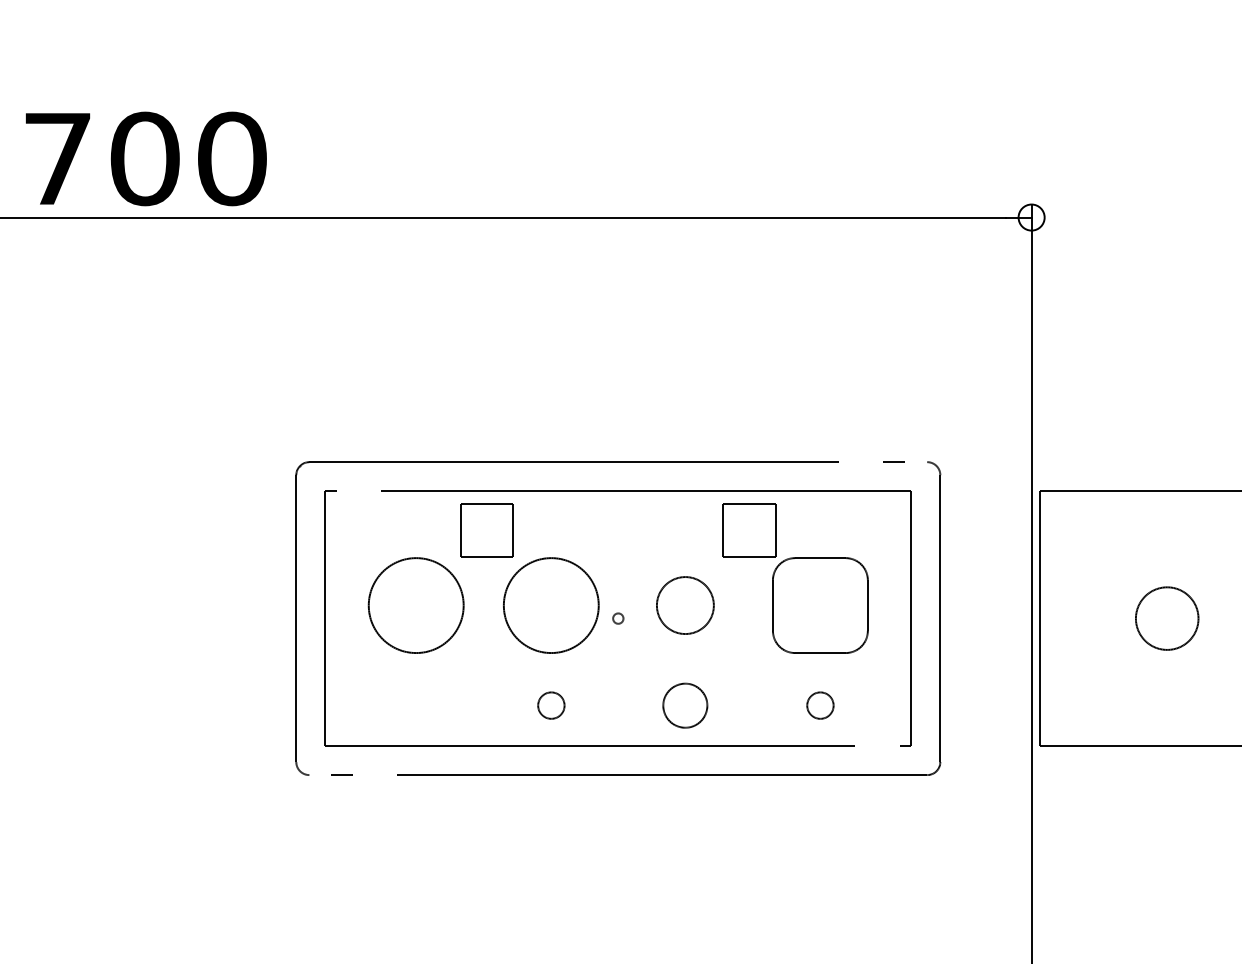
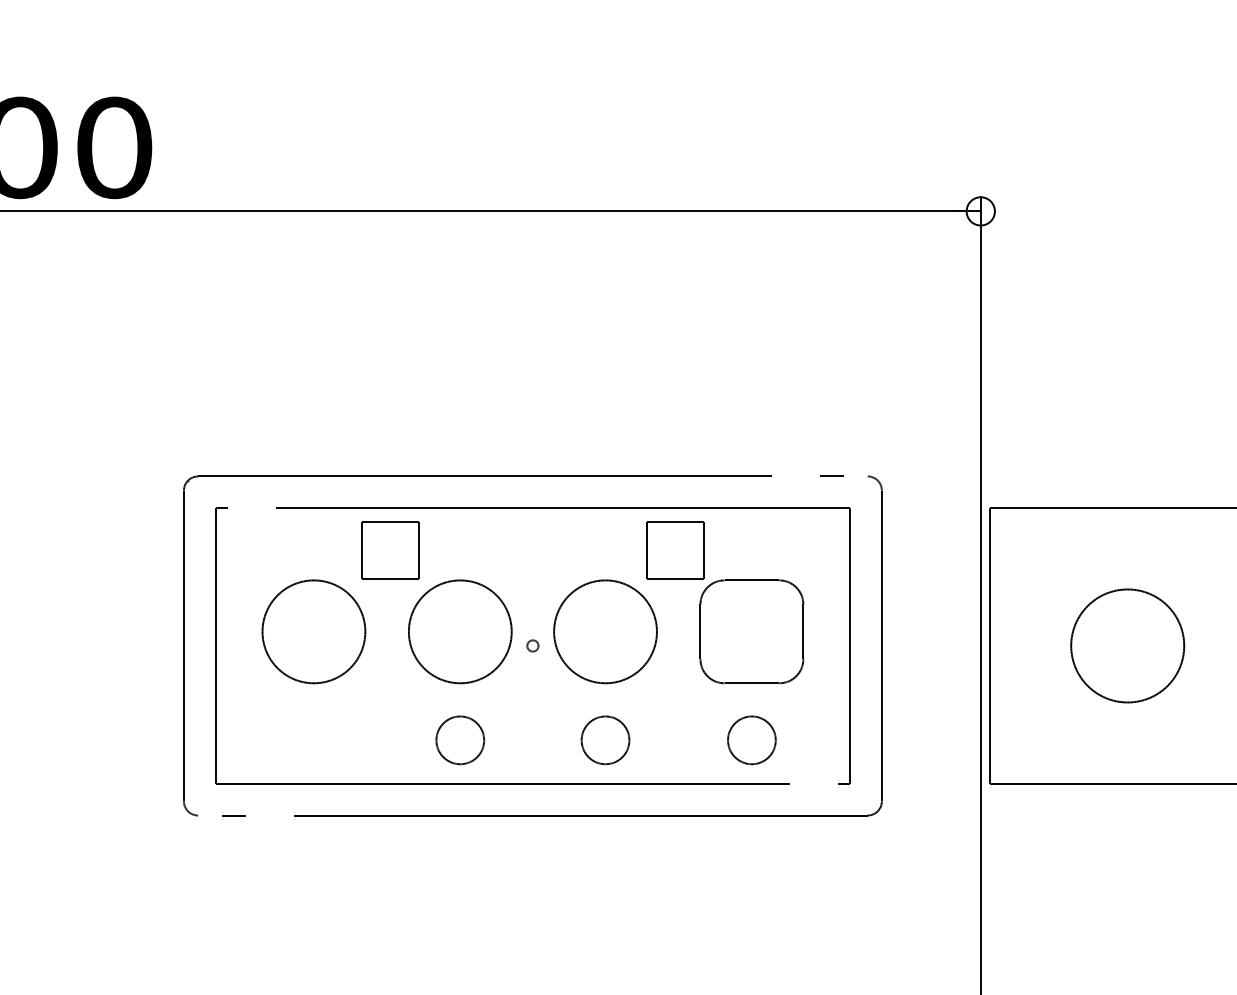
part: (685, 605) -> (605, 631), size x1.67
circle: (1167, 618) -> (1128, 645), size x1.67
part: (551, 705) -> (460, 740), size x1.67
part: (820, 705) -> (752, 740), size x1.67

